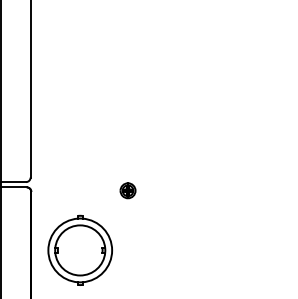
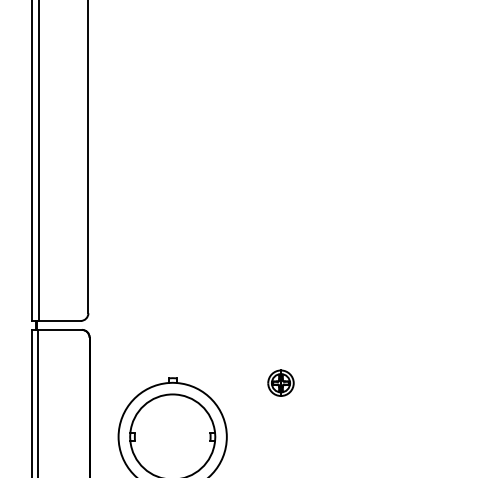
part: (127, 190) -> (280, 382), moved

